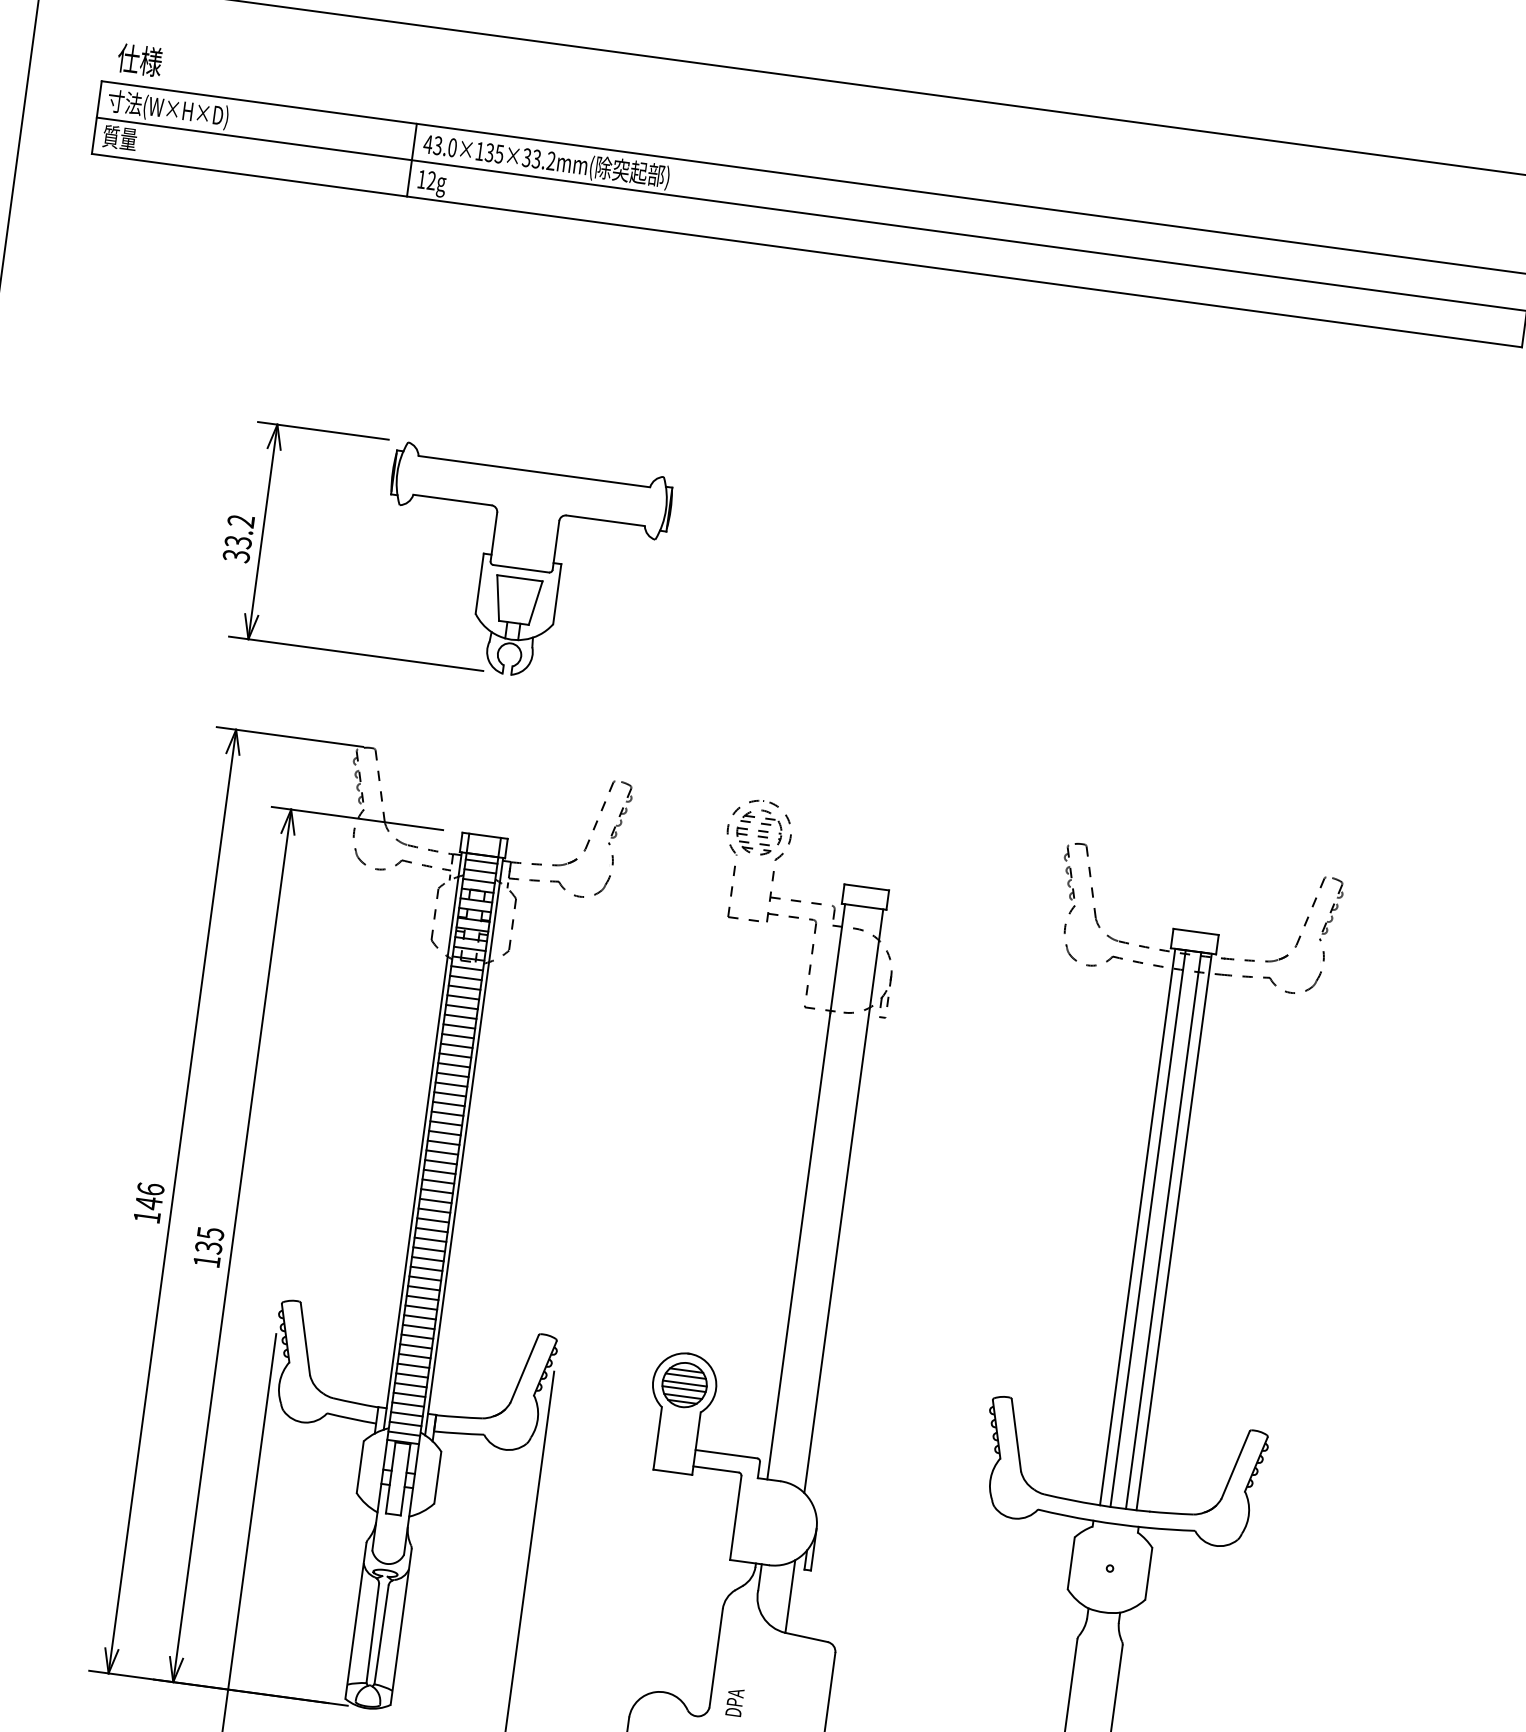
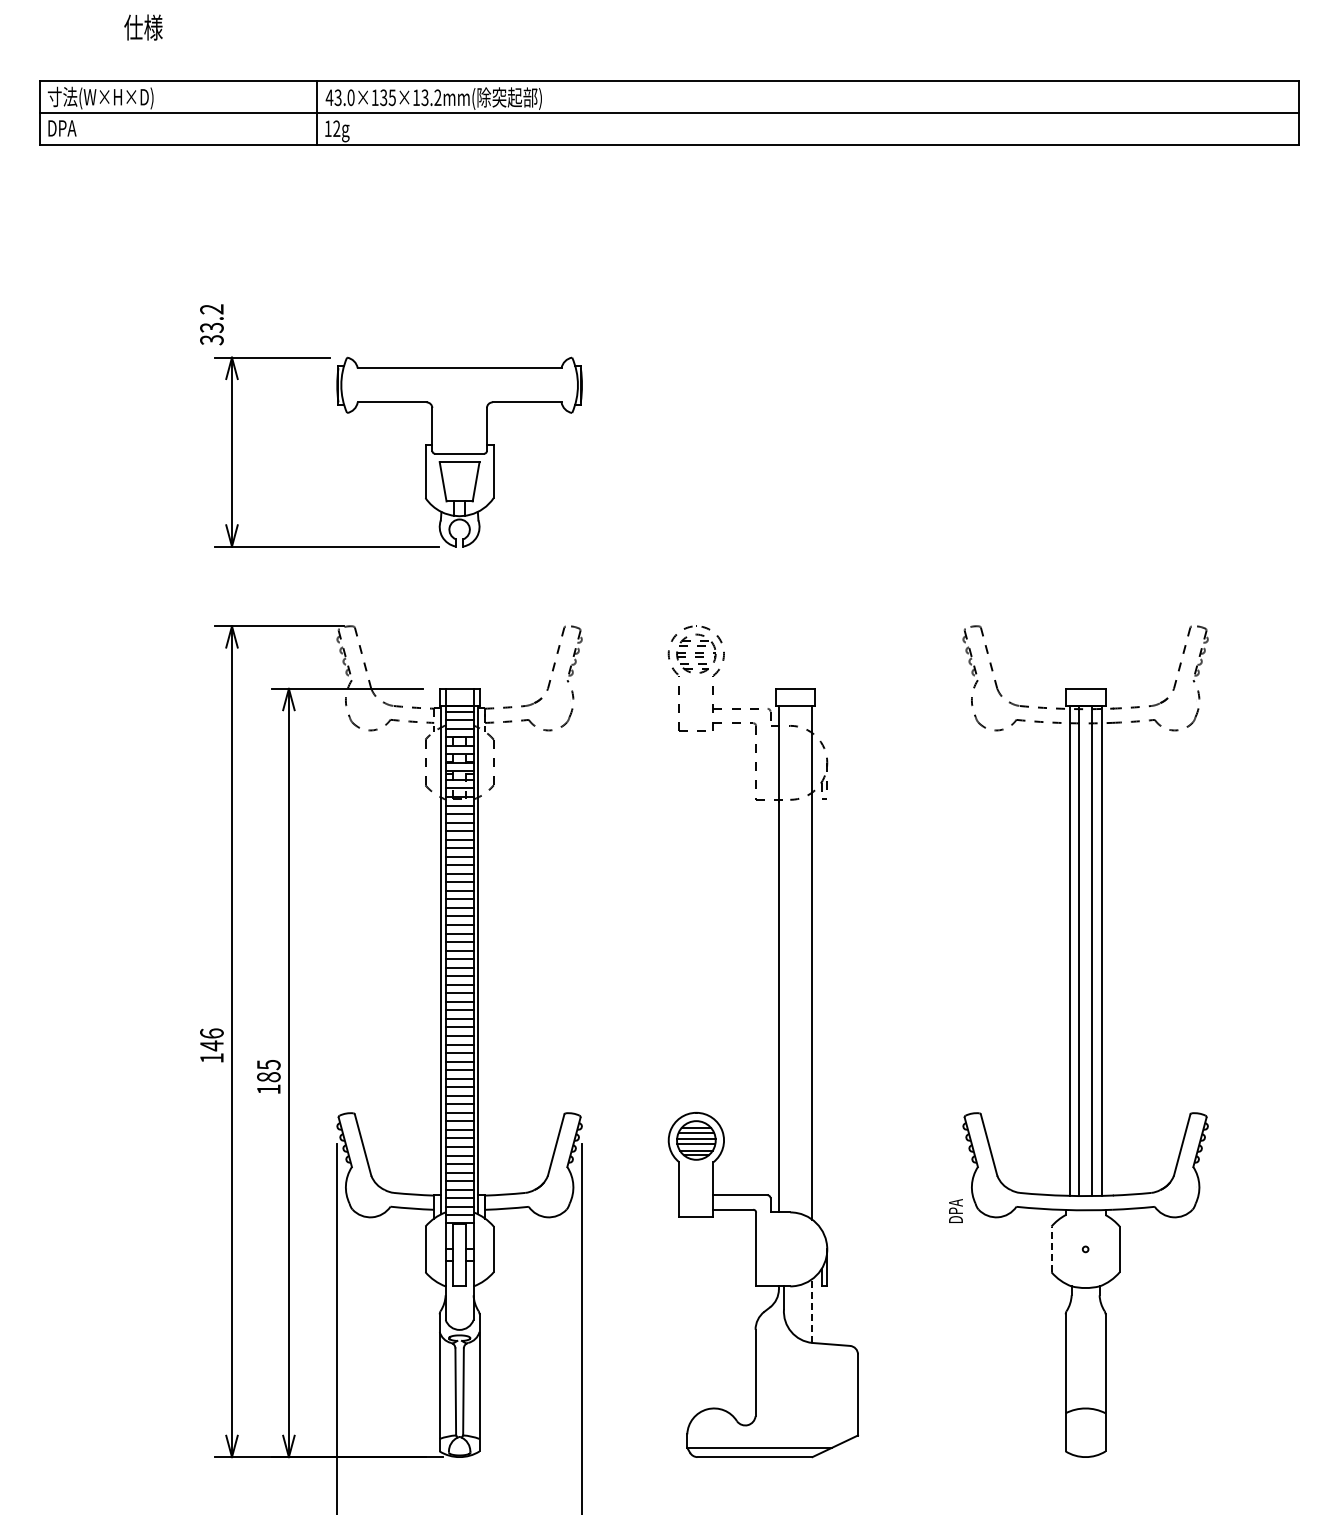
text: (139, 60) -> (143, 27), moved
text: (120, 138) -> (62, 128), 質量 -> DPA
text: (525, 157) -> (415, 97), 43.0×135×33.2mm( -> 43.0×135×13.2mm(
text: (238, 538) -> (211, 324), moved
text: (208, 1247) -> (268, 1077), 135 -> 185
line: (1071, 1563) -> (1051, 1249), solid -> dashed
line: (790, 1596) -> (812, 1310), solid -> dashed
text: (734, 1701) -> (955, 1210), moved

